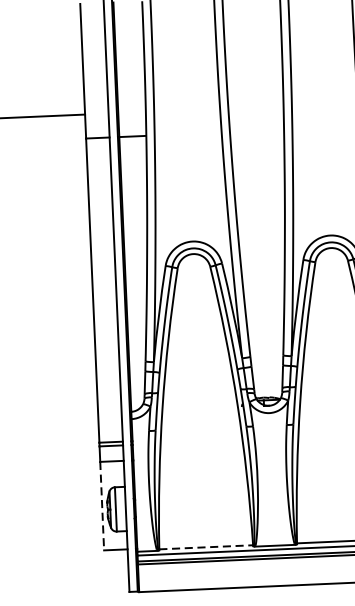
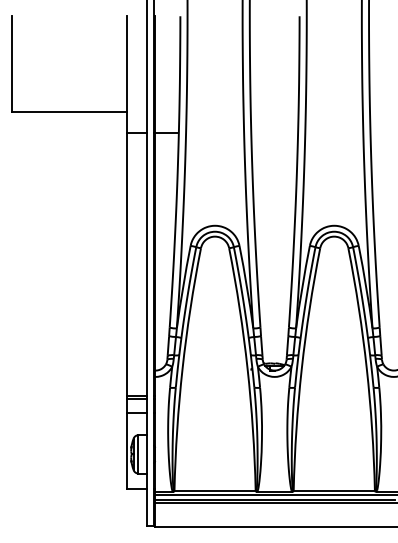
line: (101, 506) -> (126, 451), dashed -> solid
line: (206, 547) -> (215, 490), dashed -> solid

